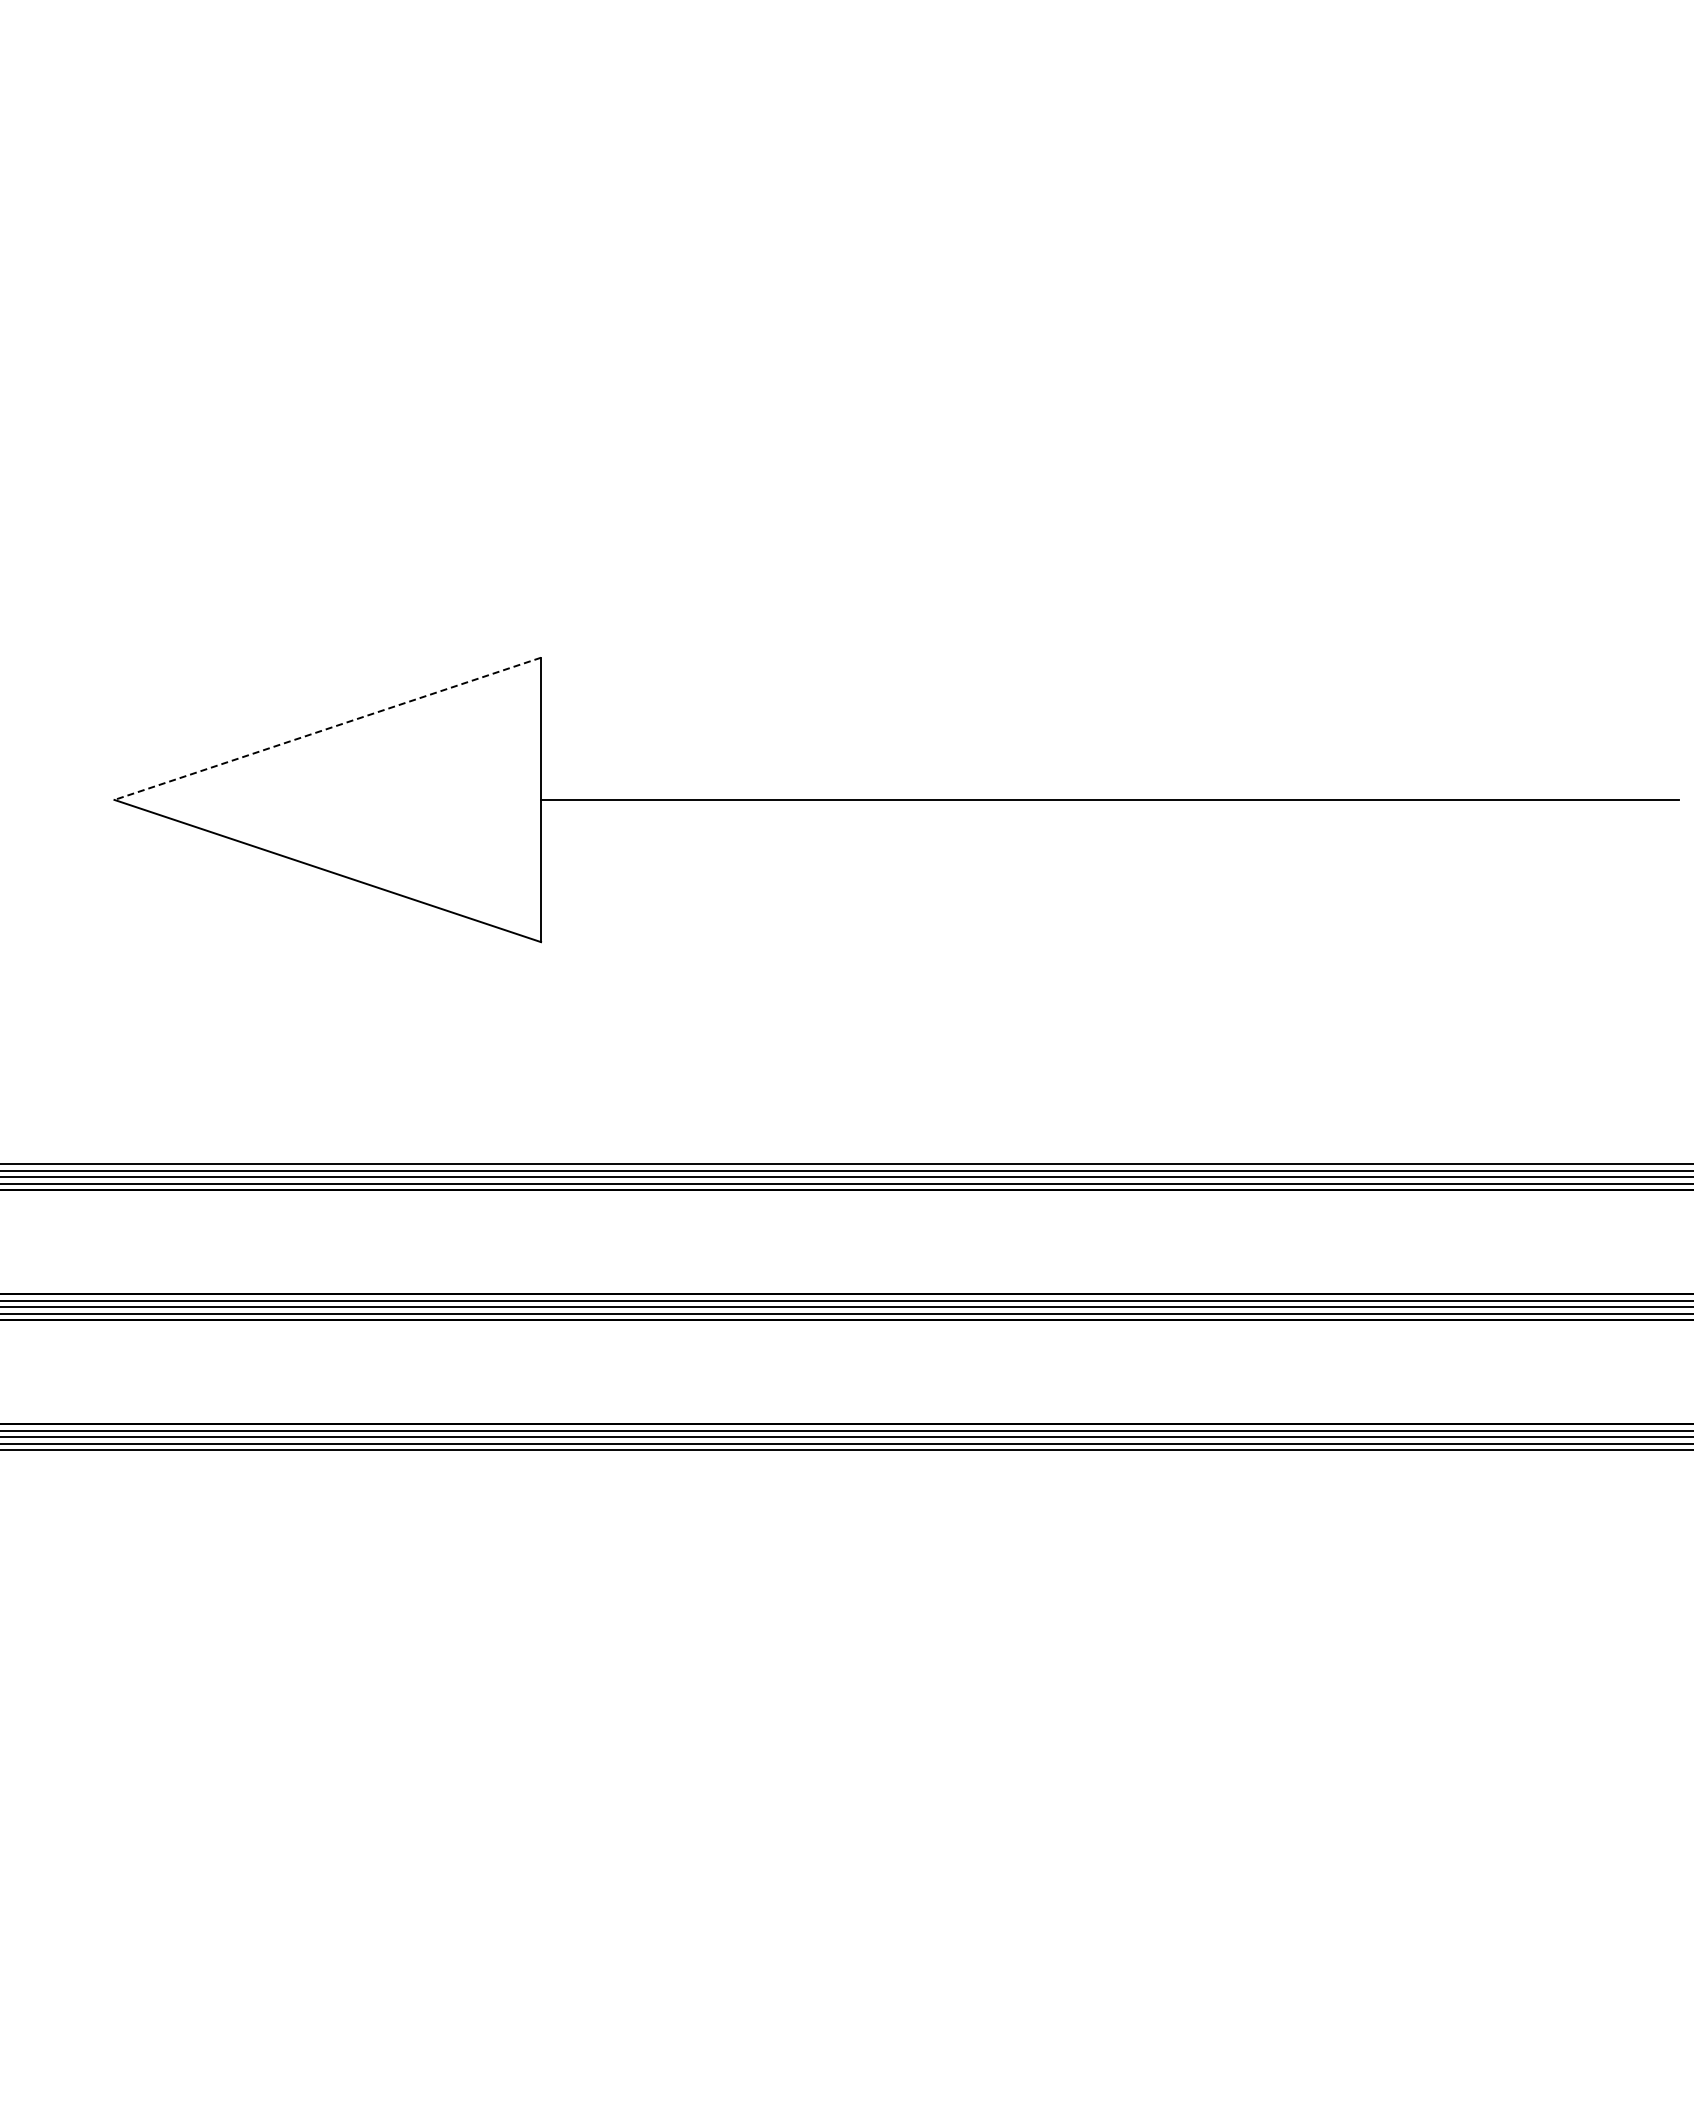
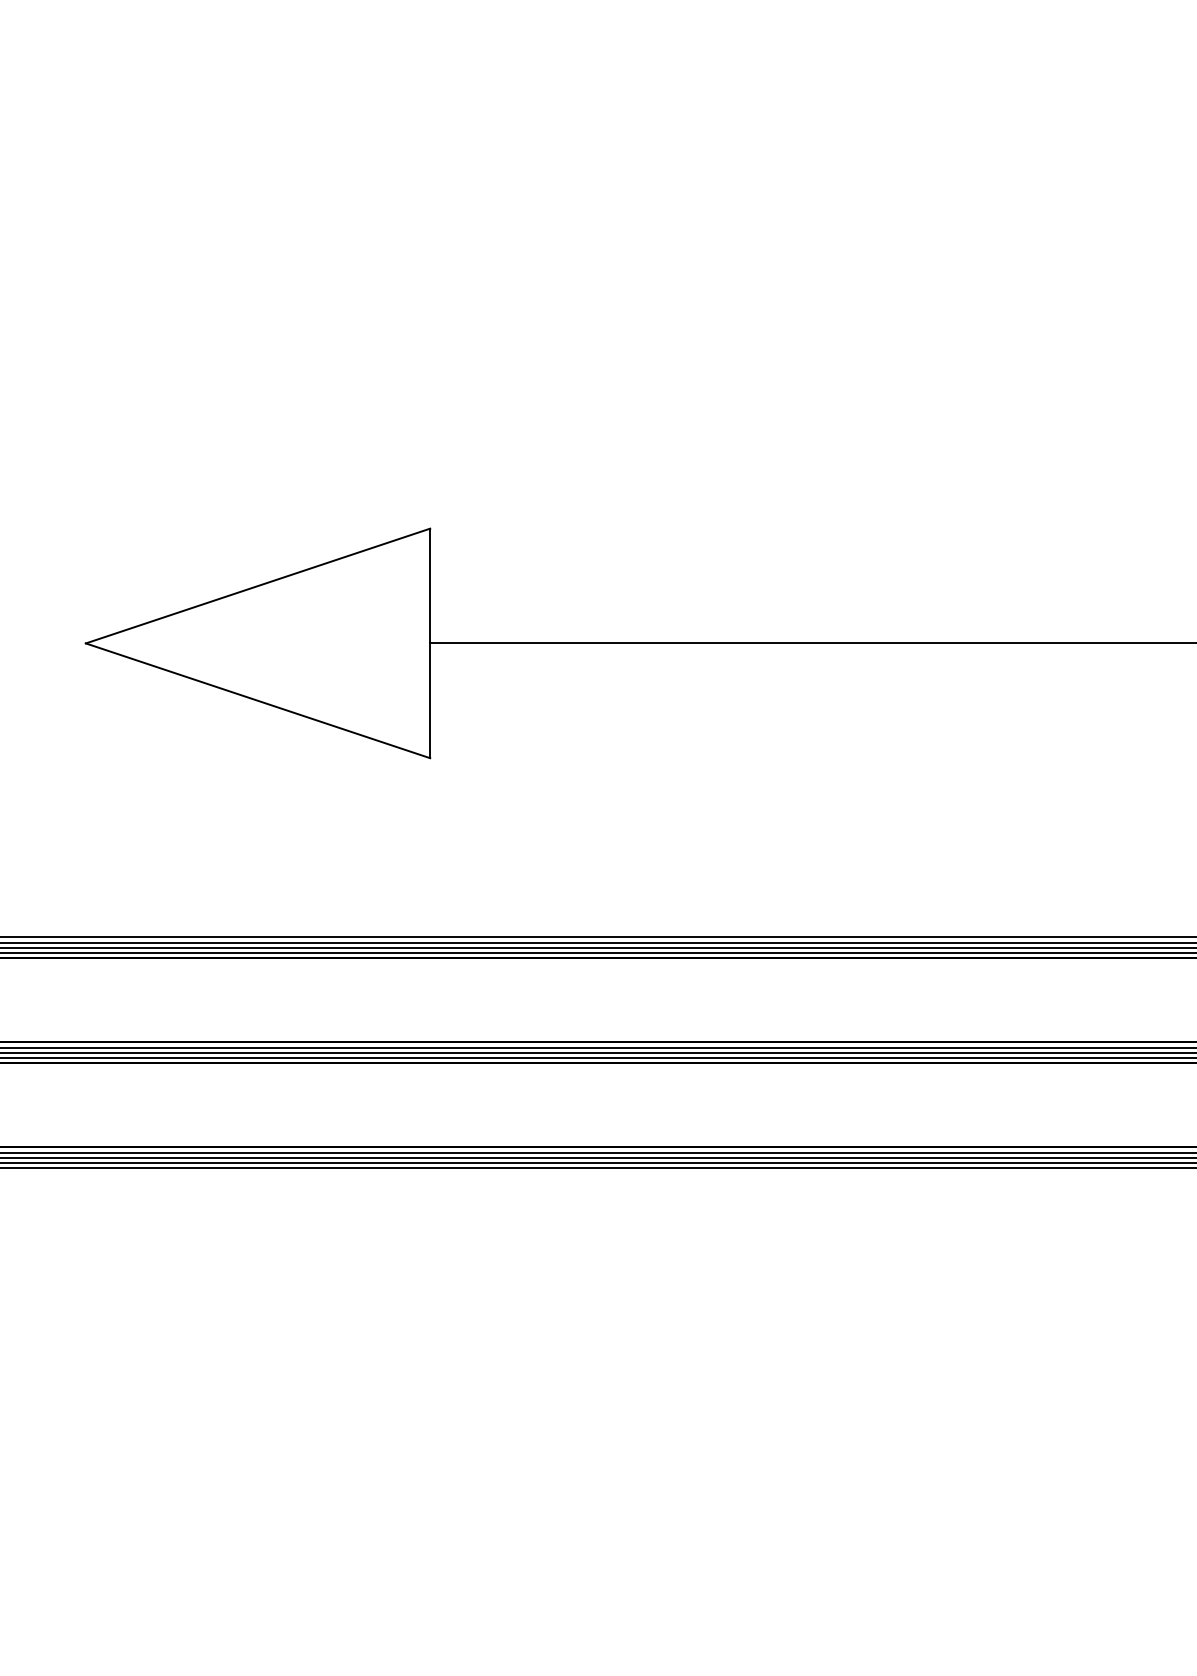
line: (327, 728) -> (257, 585), dashed -> solid

